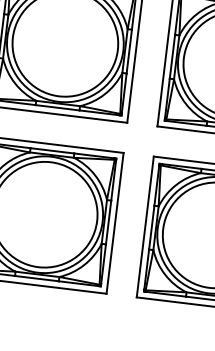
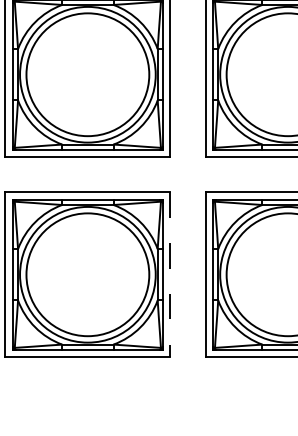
line: (115, 223) -> (170, 275), solid -> dashed

